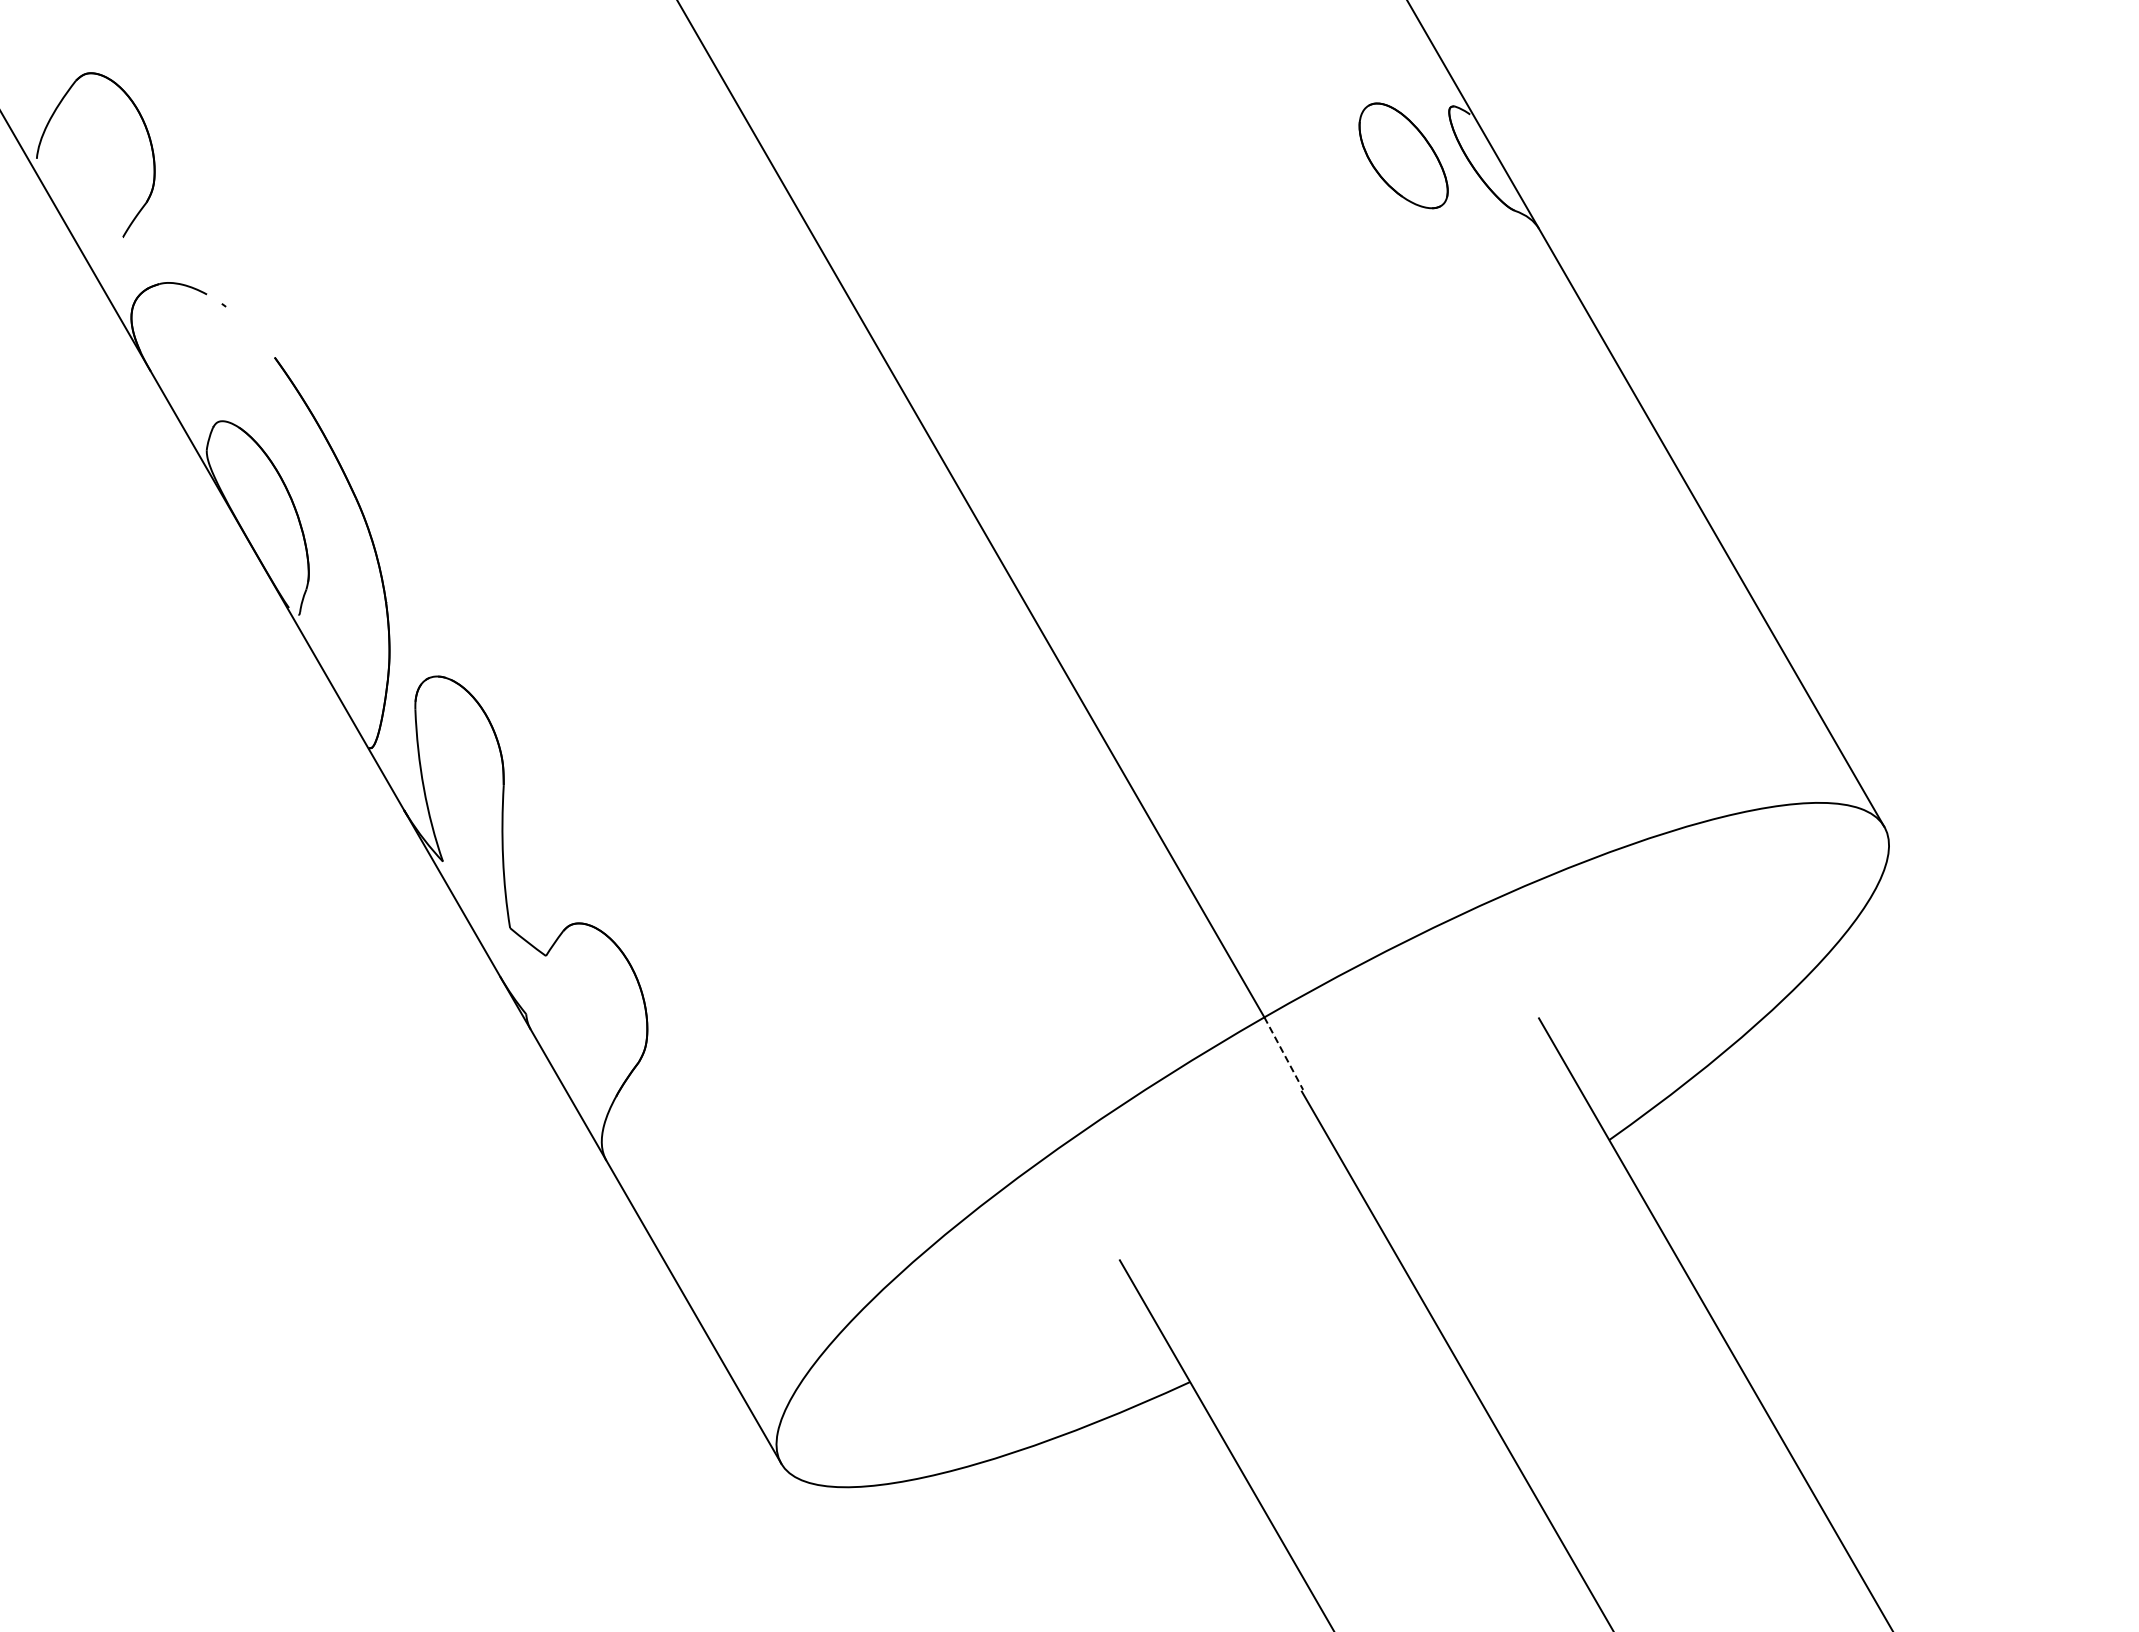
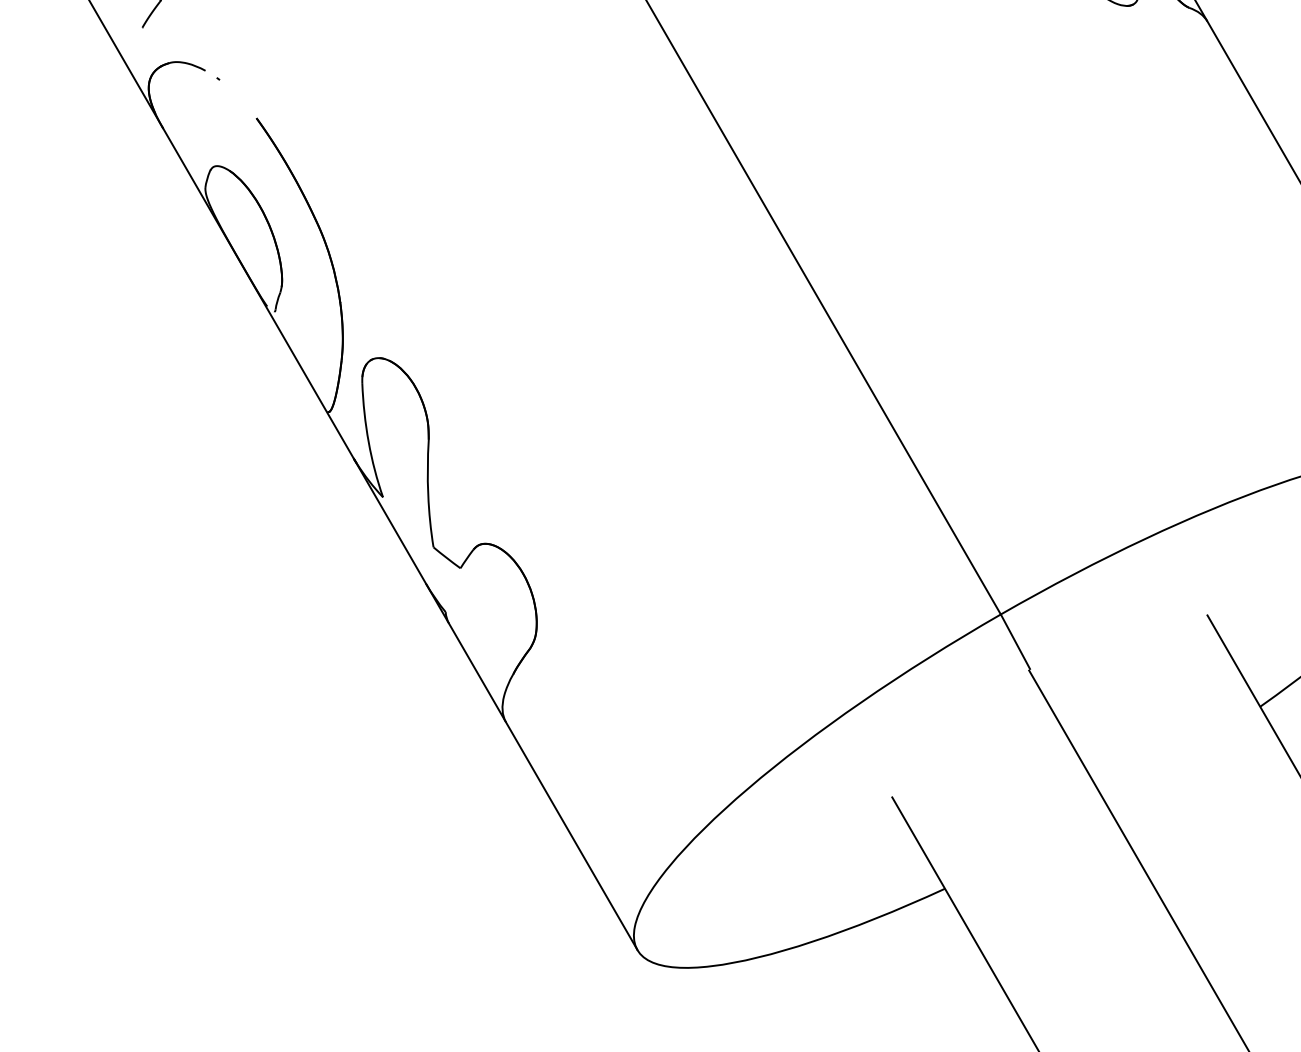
line: (1284, 1054) -> (1015, 642), dashed -> solid

